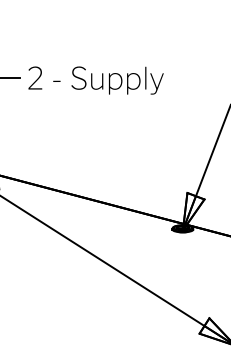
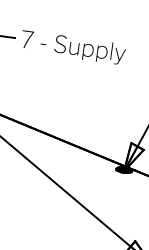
text: (96, 80) -> (73, 47), 2 -> 7

